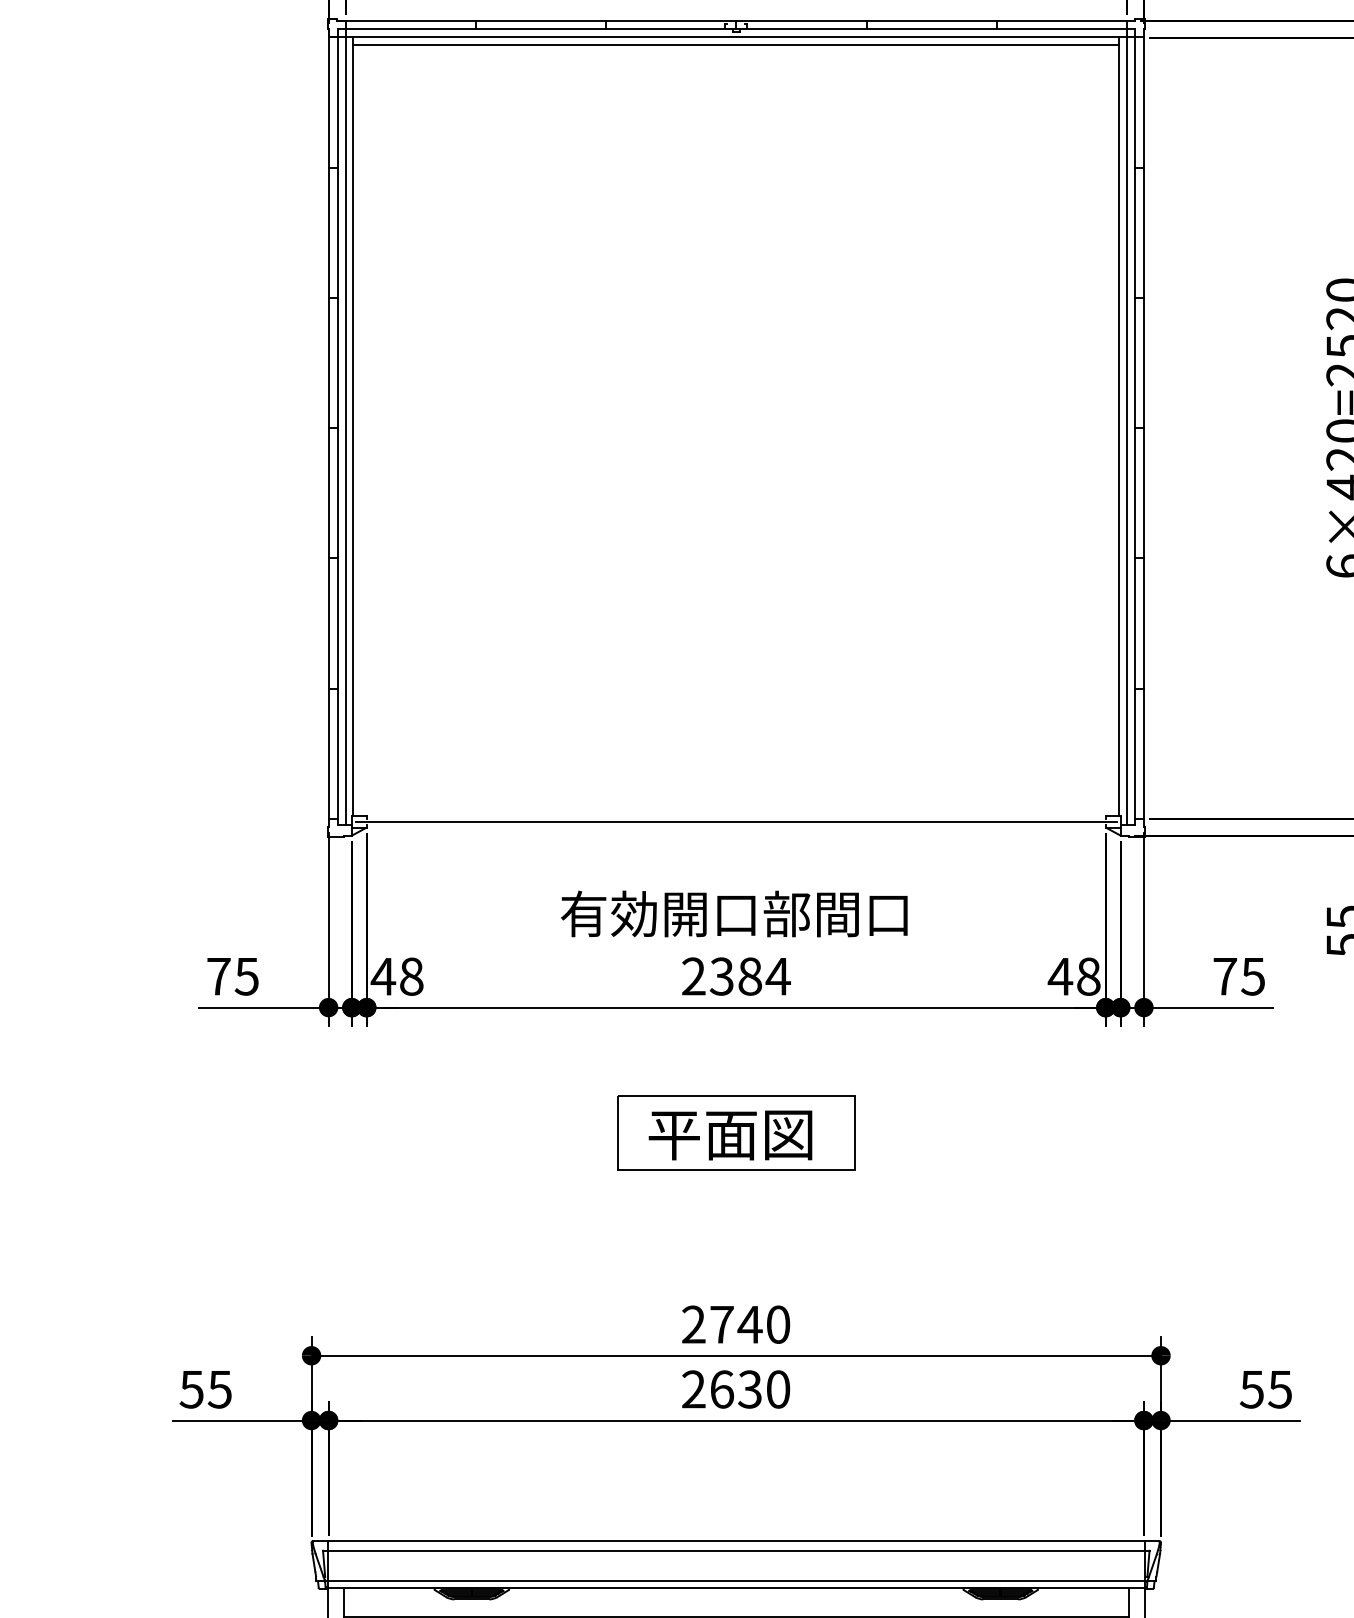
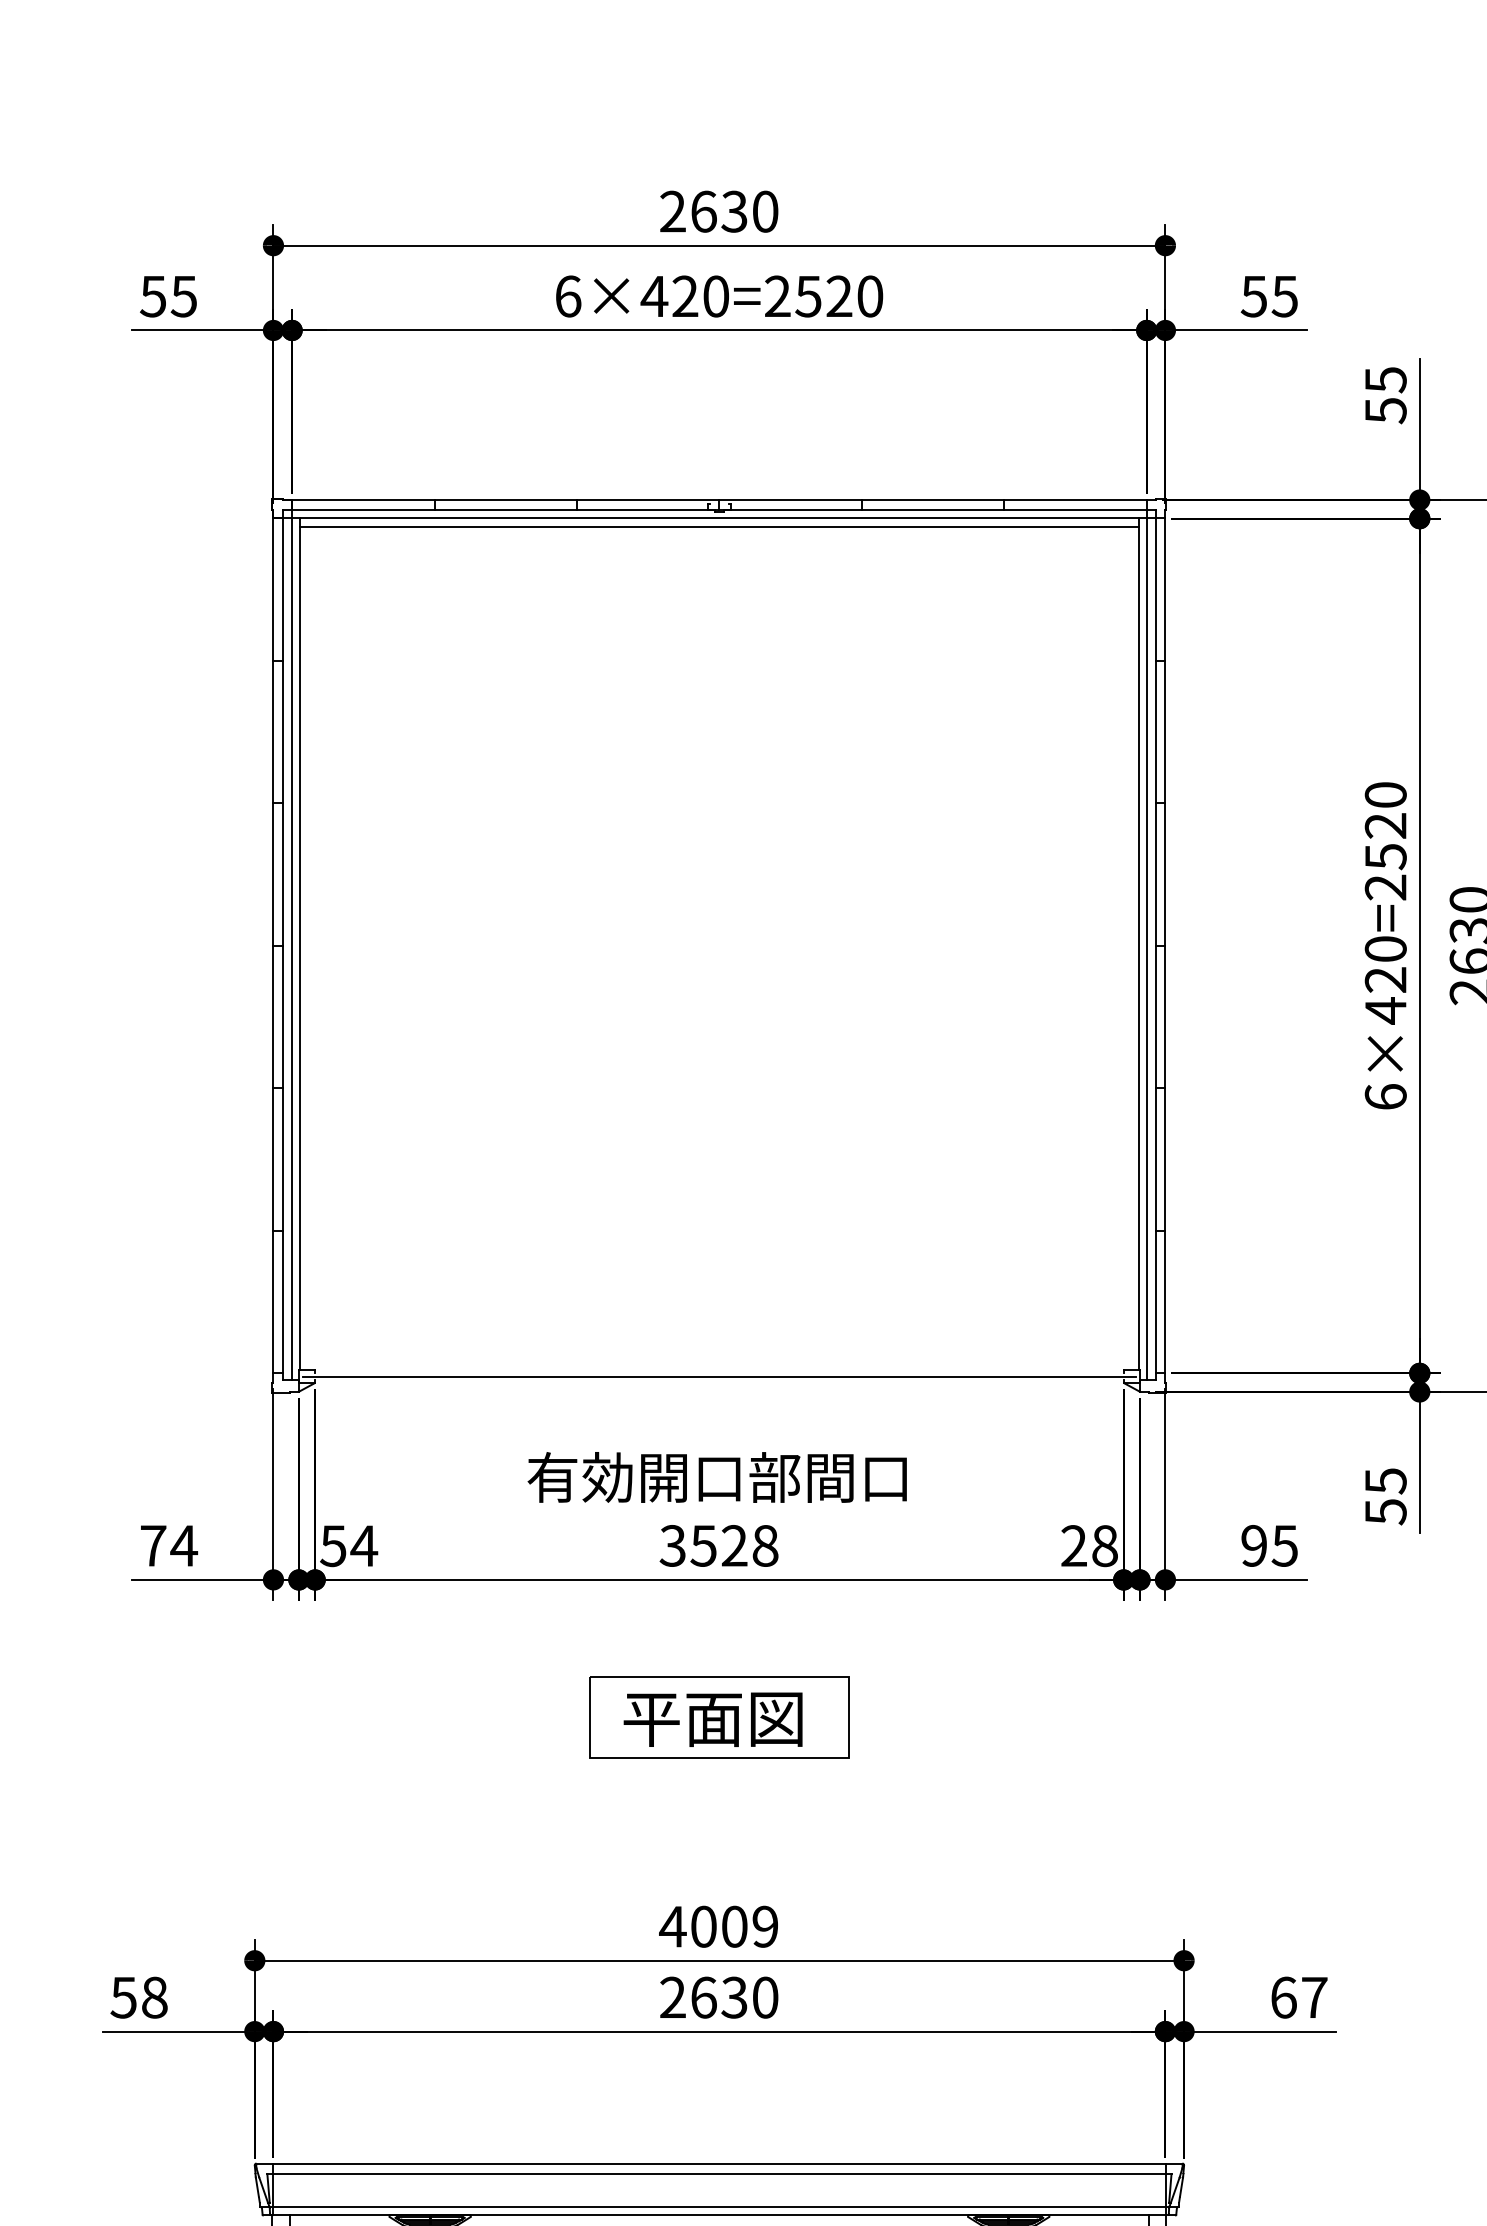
text: (247, 976) -> (184, 1545), 75 -> 74
text: (736, 976) -> (719, 1545), 2384 -> 3528
text: (1059, 976) -> (1073, 1545), 48 -> 28
text: (1225, 976) -> (1254, 1545), 75 -> 95
text: (397, 977) -> (348, 1546), 48 -> 54
text: (735, 1324) -> (718, 1926), 2740 -> 4009
text: (219, 1389) -> (154, 1997), 55 -> 58
text: (1265, 1389) -> (1298, 1997), 55 -> 67

